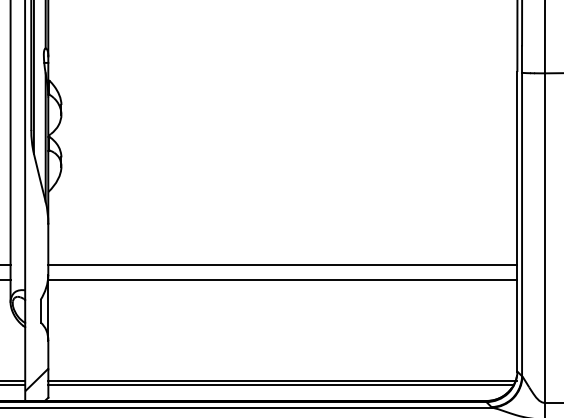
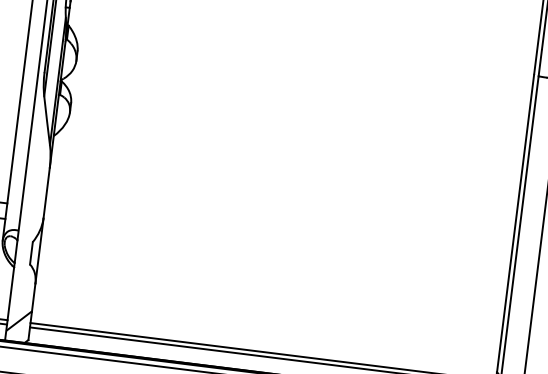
line: (282, 264) -> (277, 236), removed
line: (282, 280) -> (275, 252), removed

